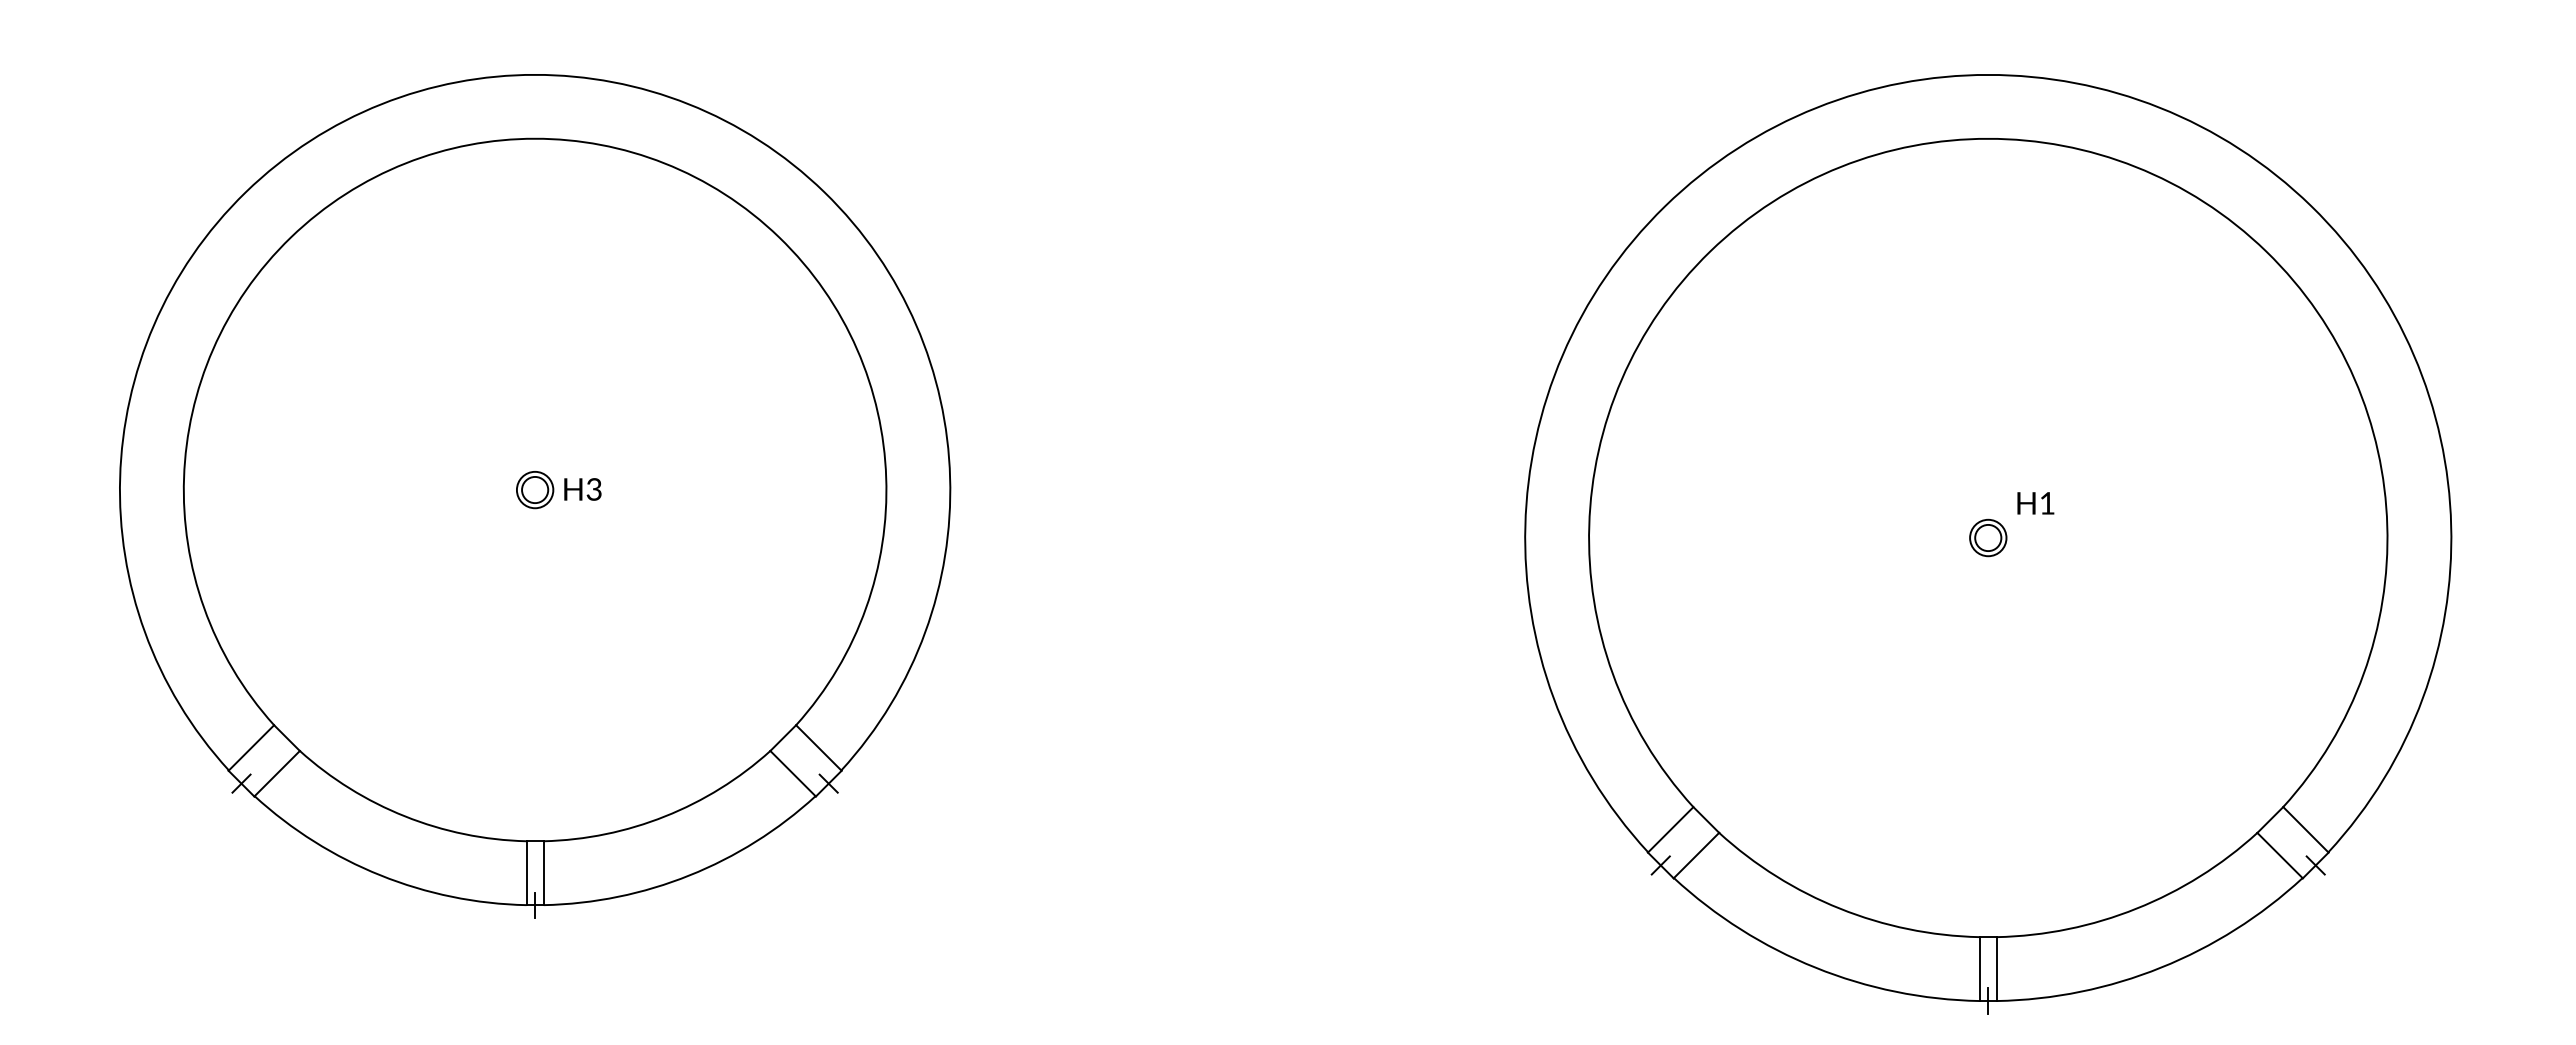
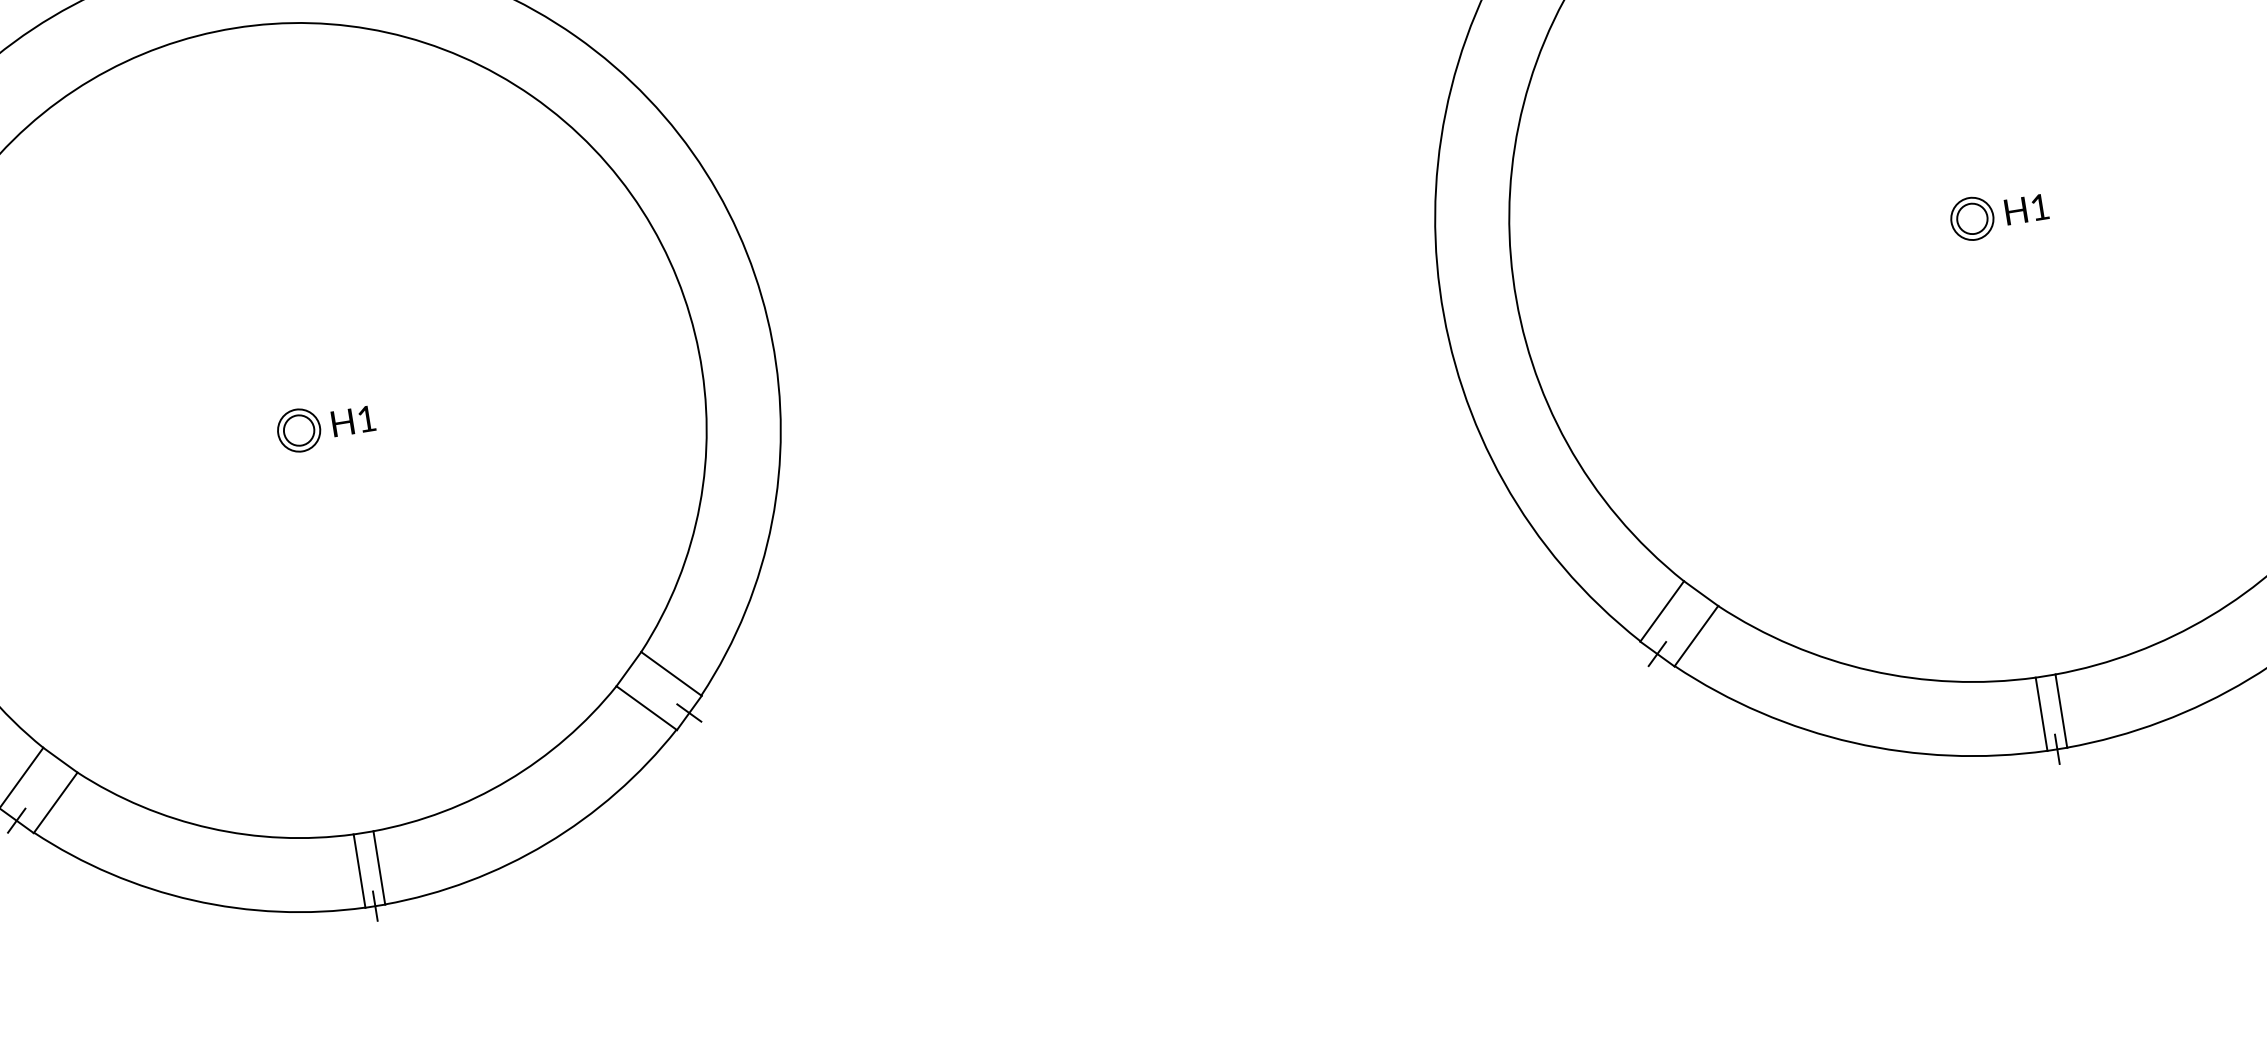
text: (593, 489) -> (365, 419), H3 -> H1
text: (2035, 503) -> (2026, 209), moved

